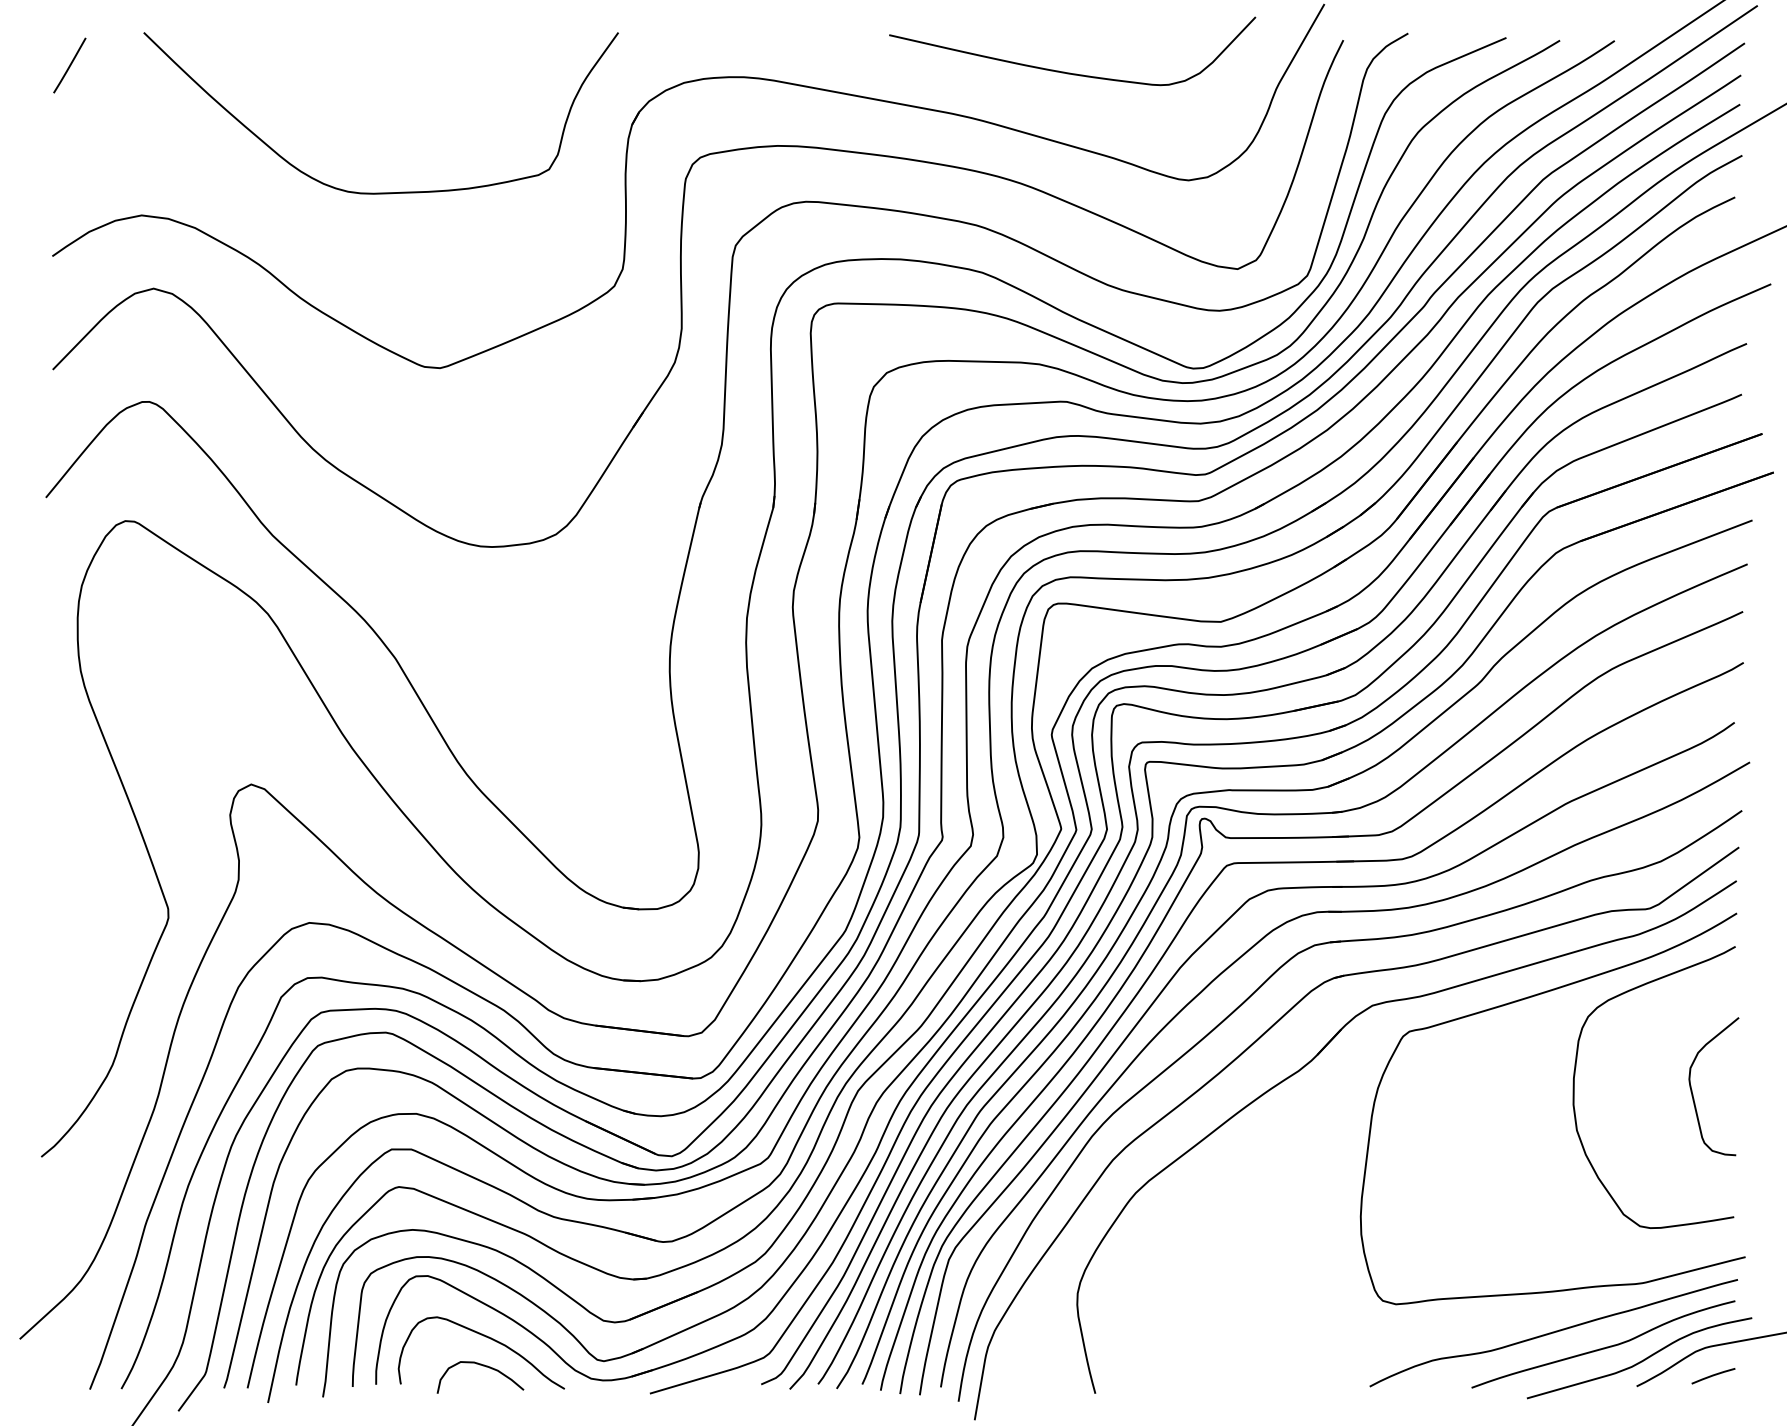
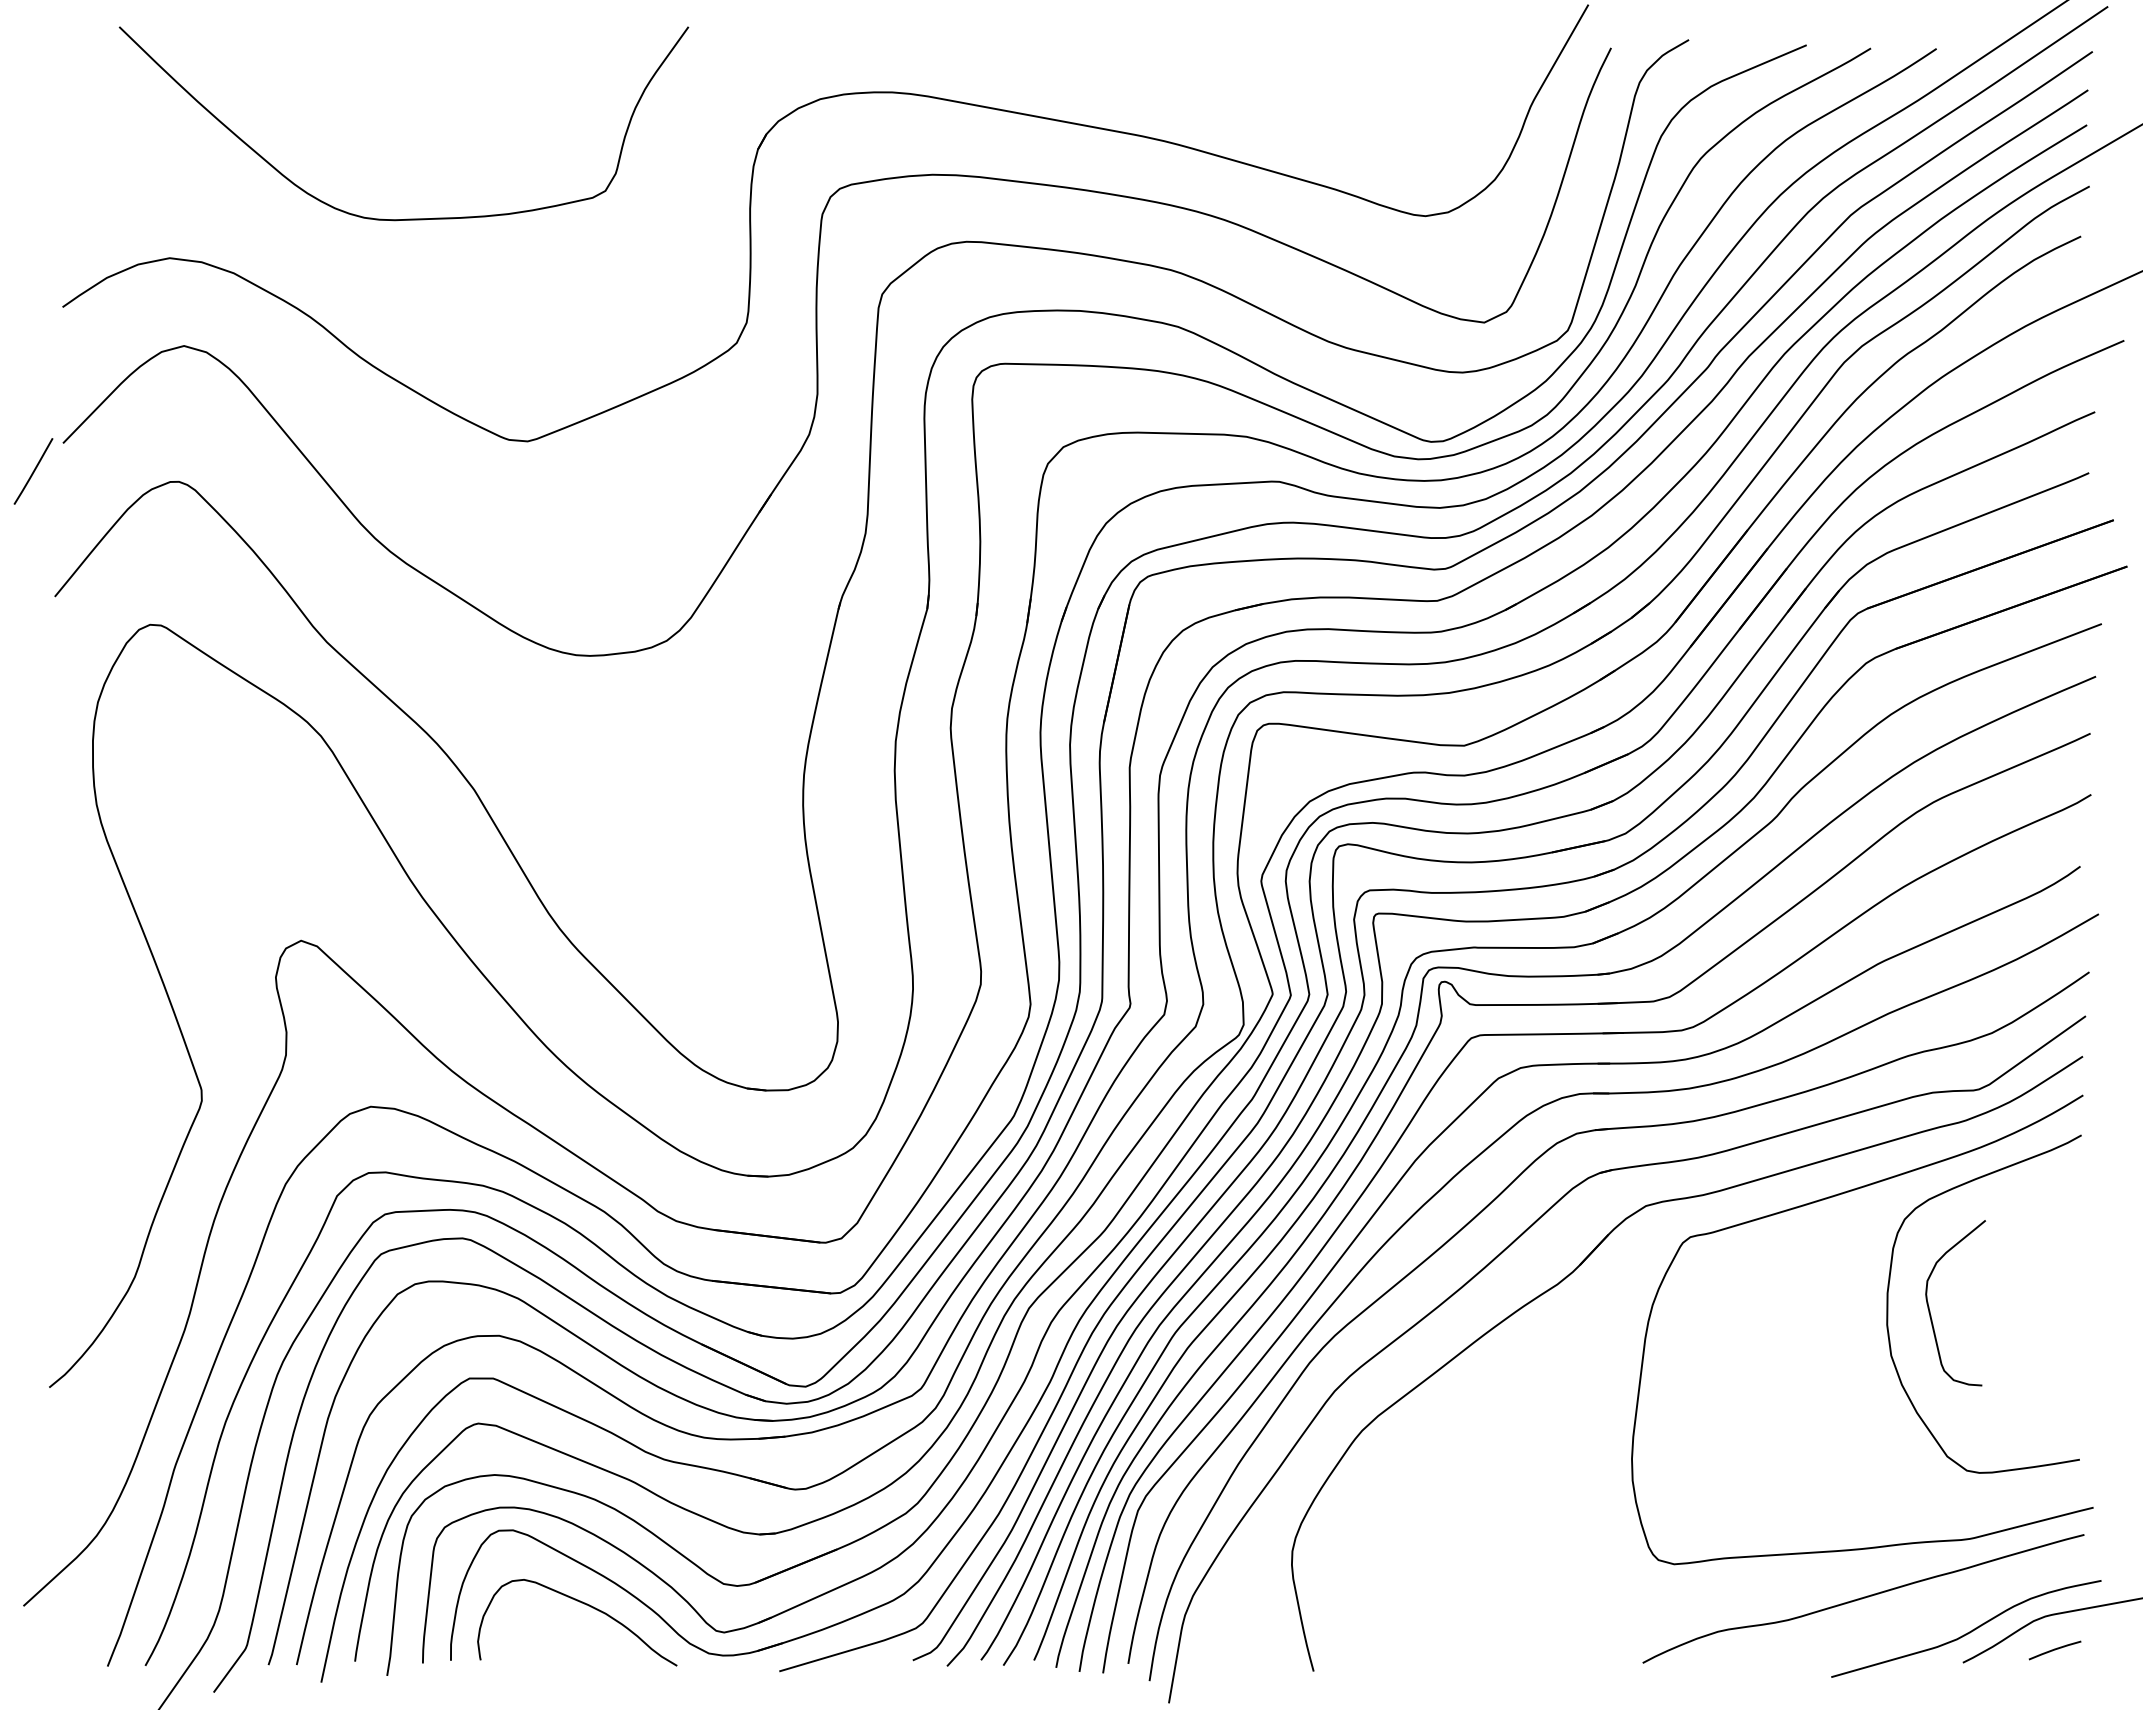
line: (69, 65) -> (33, 471), moved
curve: (1067, 72) -> (1280, 86), removed
curve: (383, 192) -> (406, 218), moved
curve: (1693, 1092) -> (1930, 1310), moved
curve: (1602, 1347) -> (1922, 1616), removed
curve: (482, 1366) -> (578, 1638), removed

